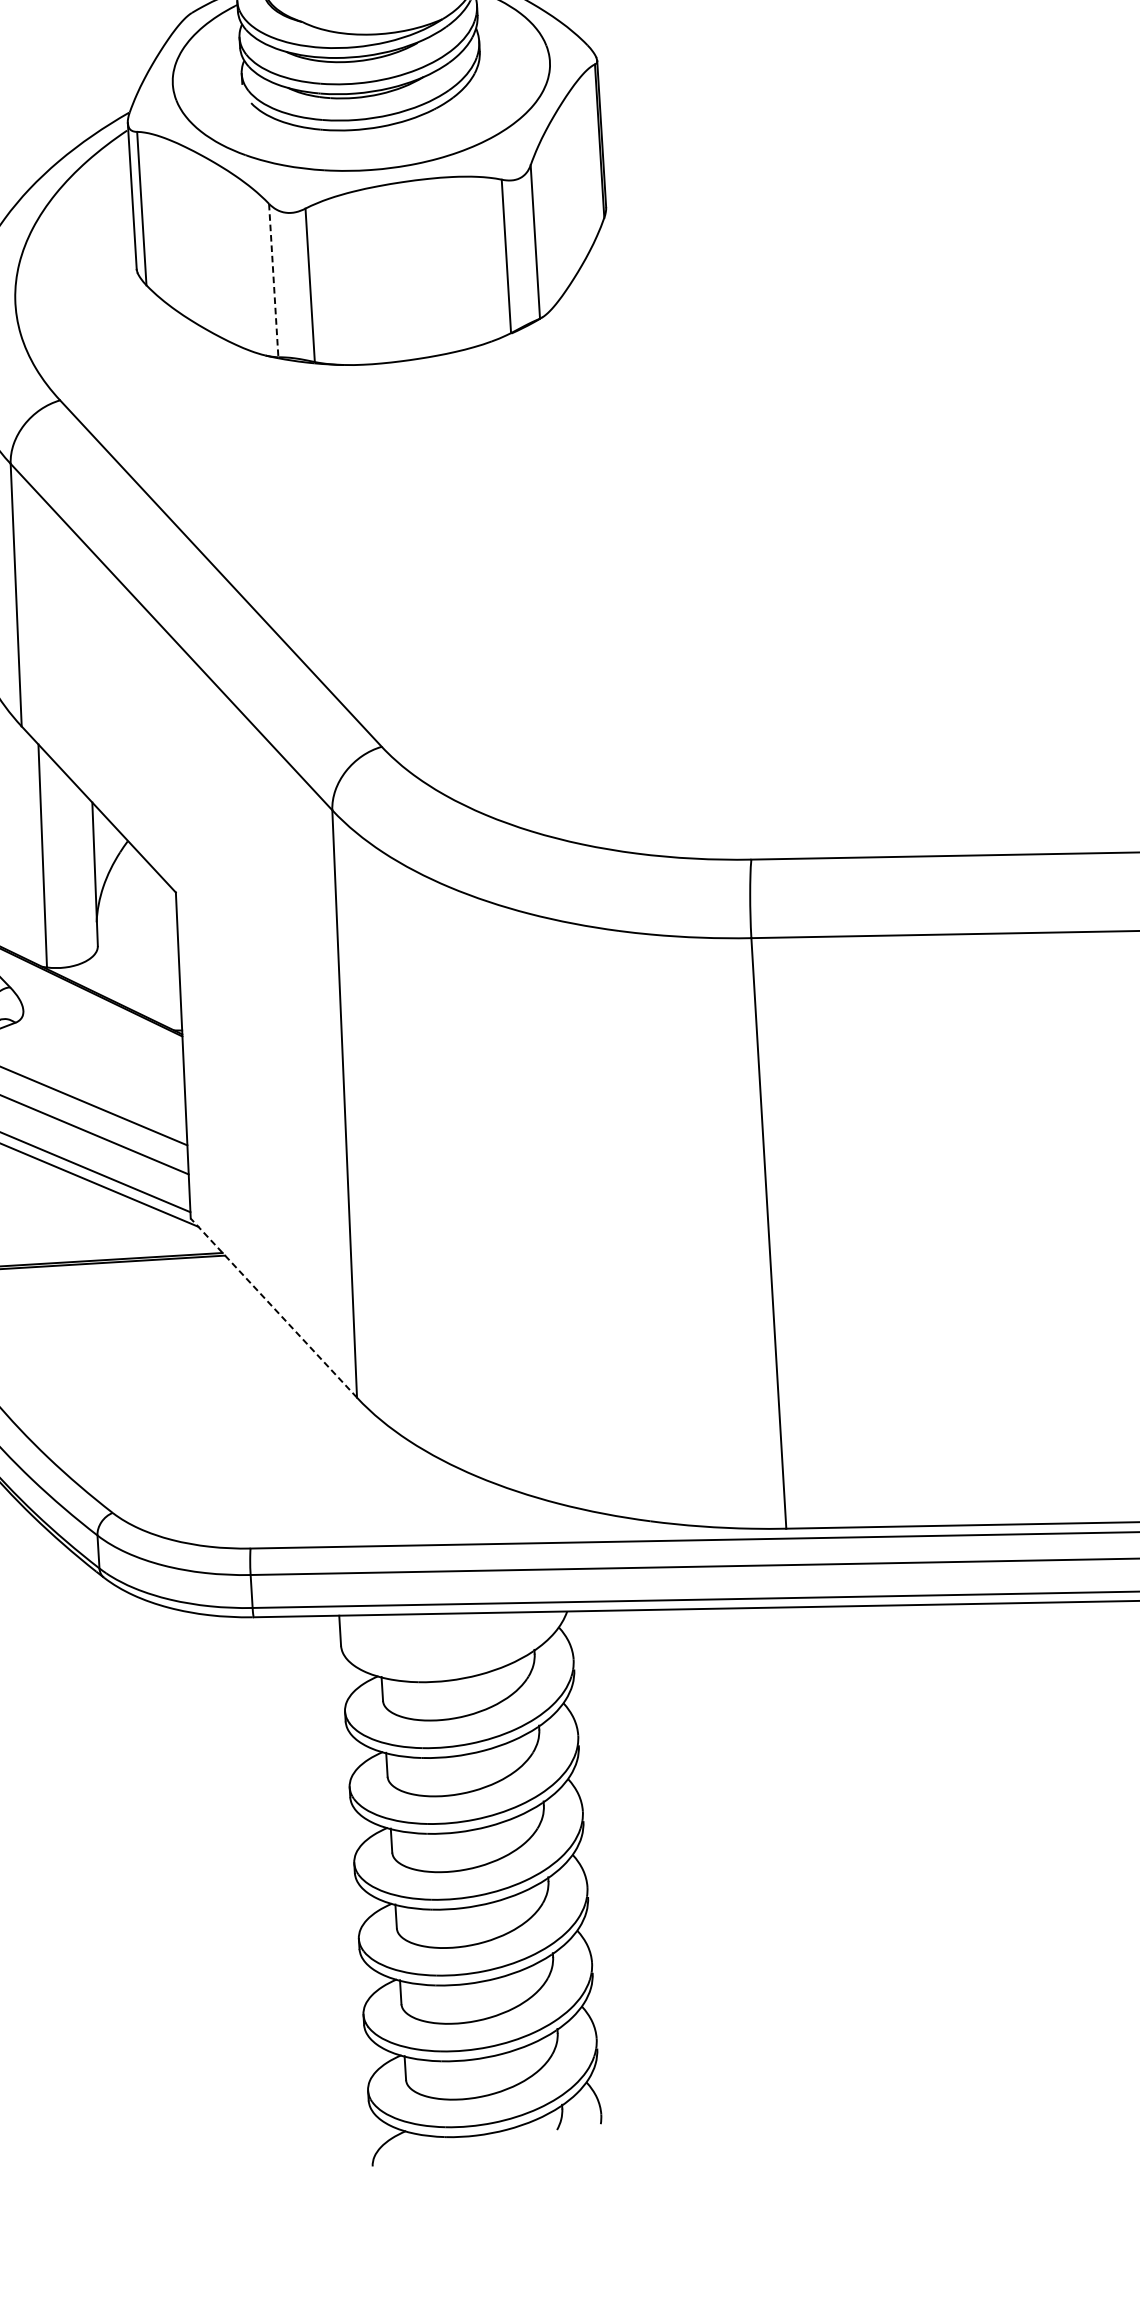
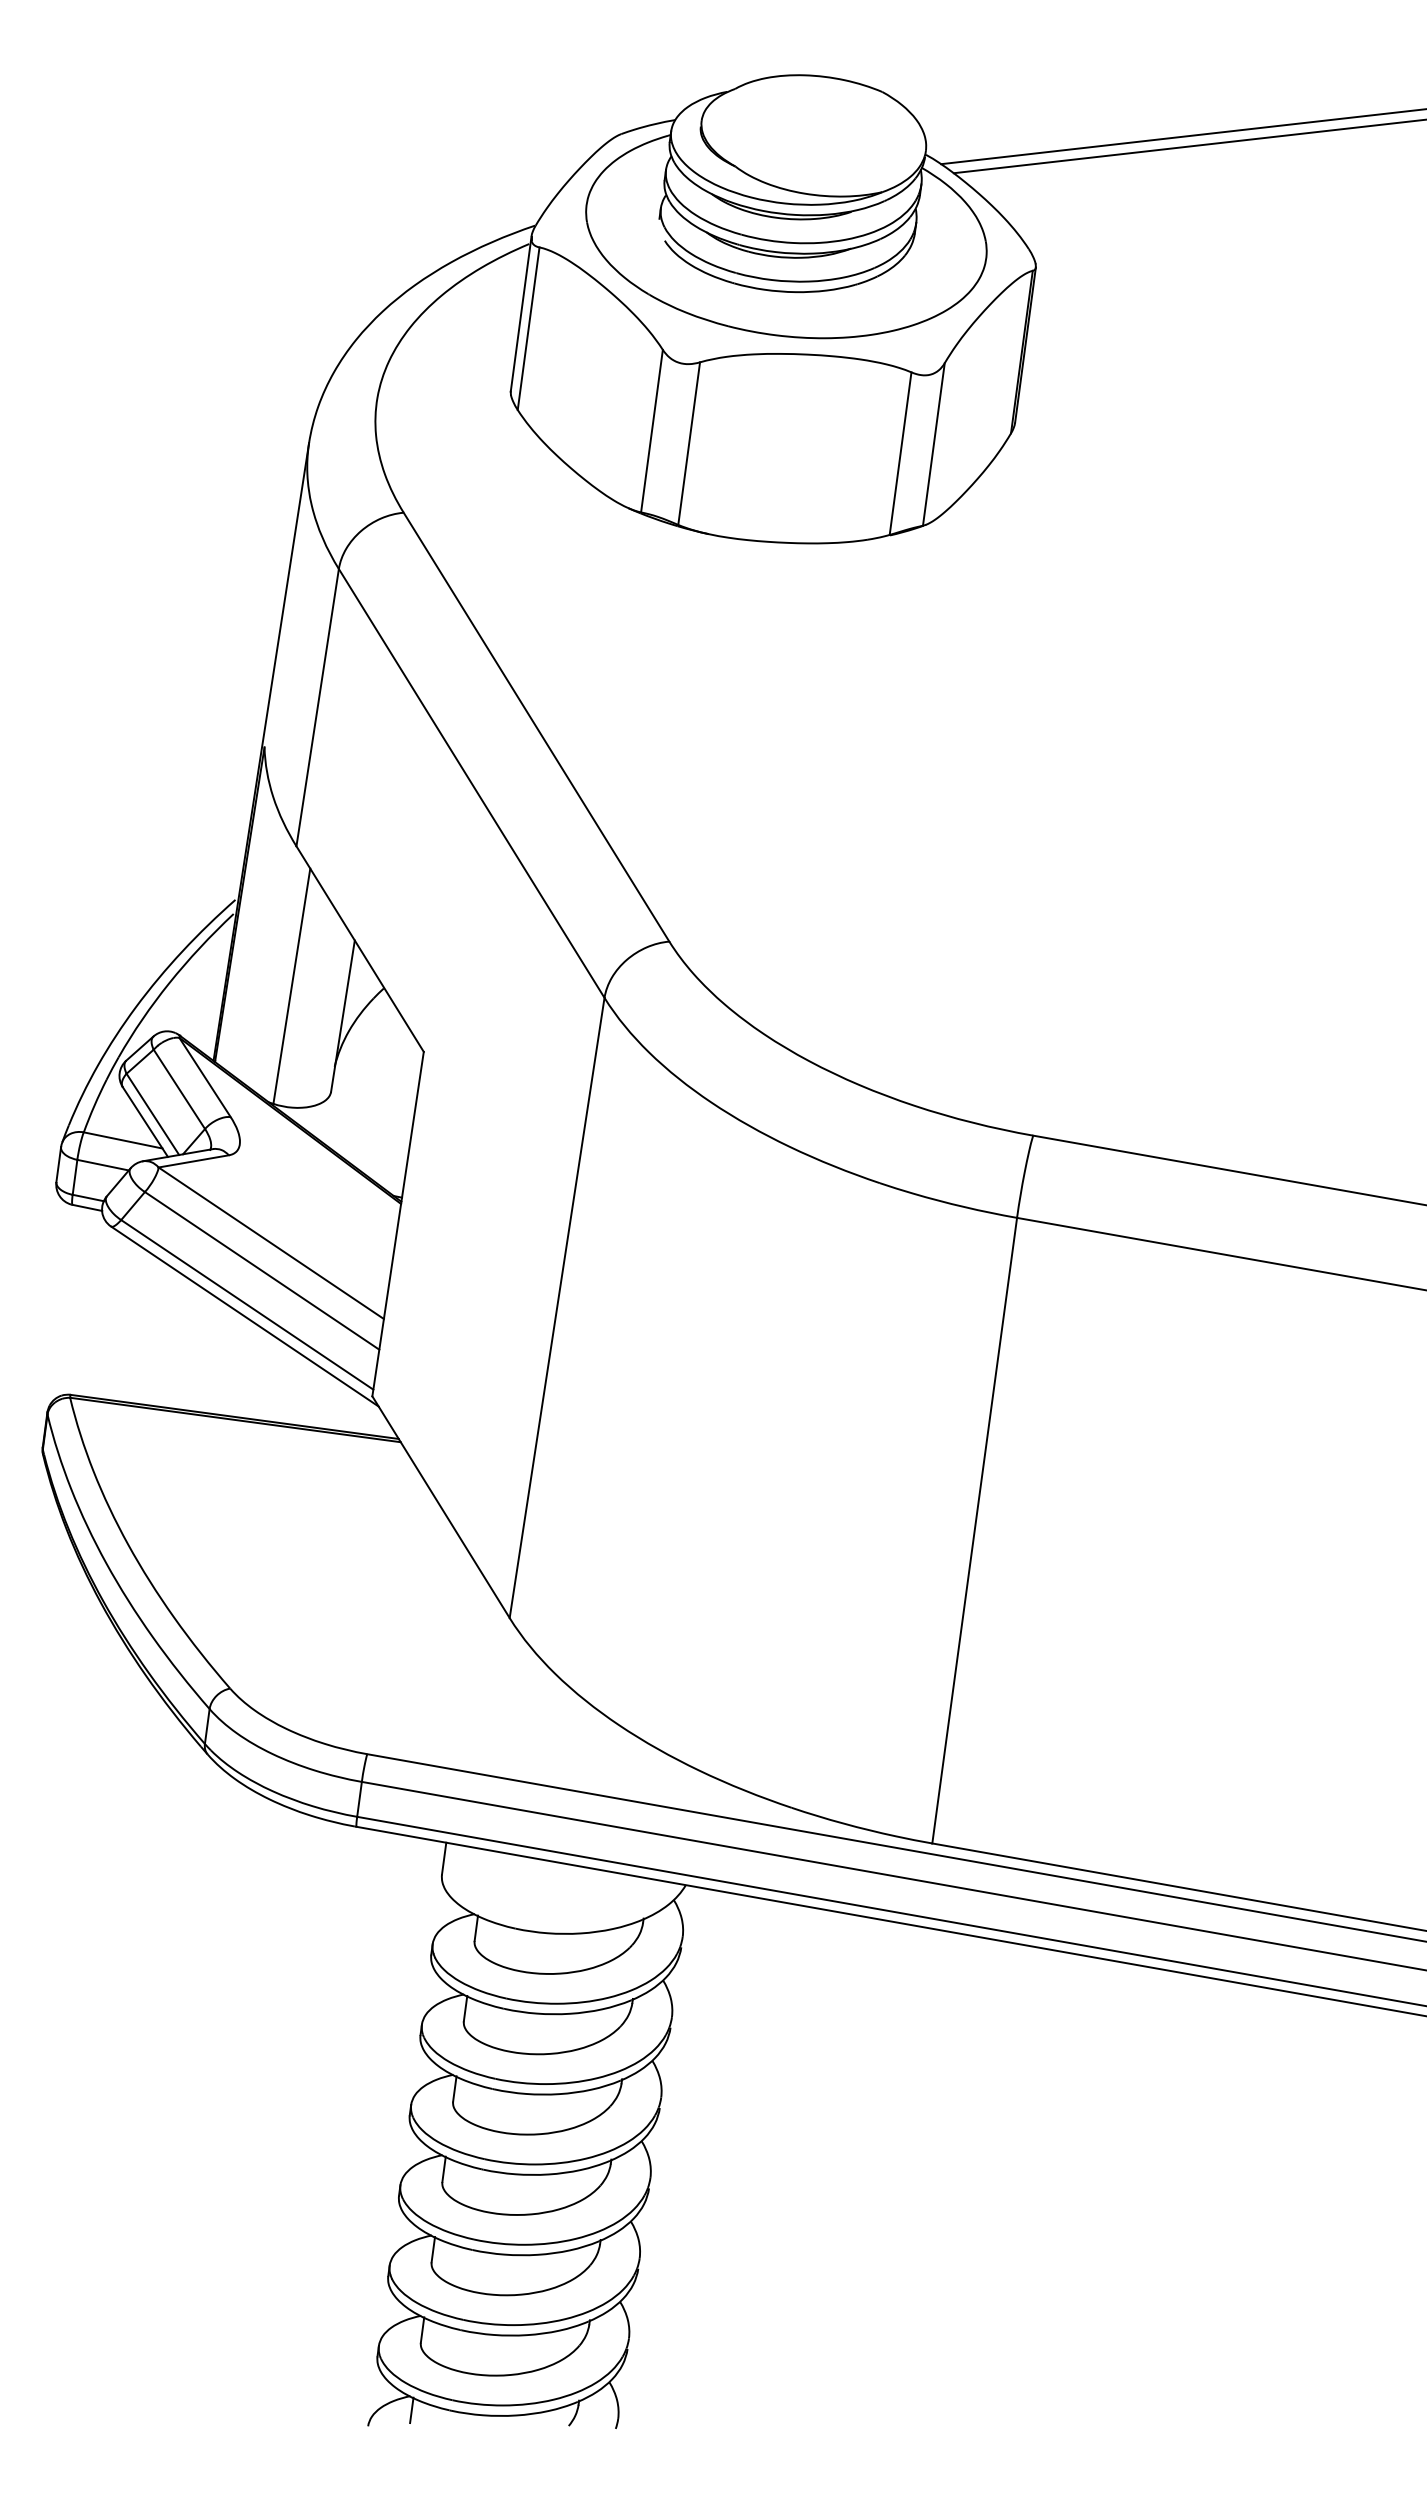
line: (273, 280) -> (651, 431), dashed -> solid
line: (273, 1307) -> (440, 1506), dashed -> solid
line: (409, 2144) -> (411, 2410), added

